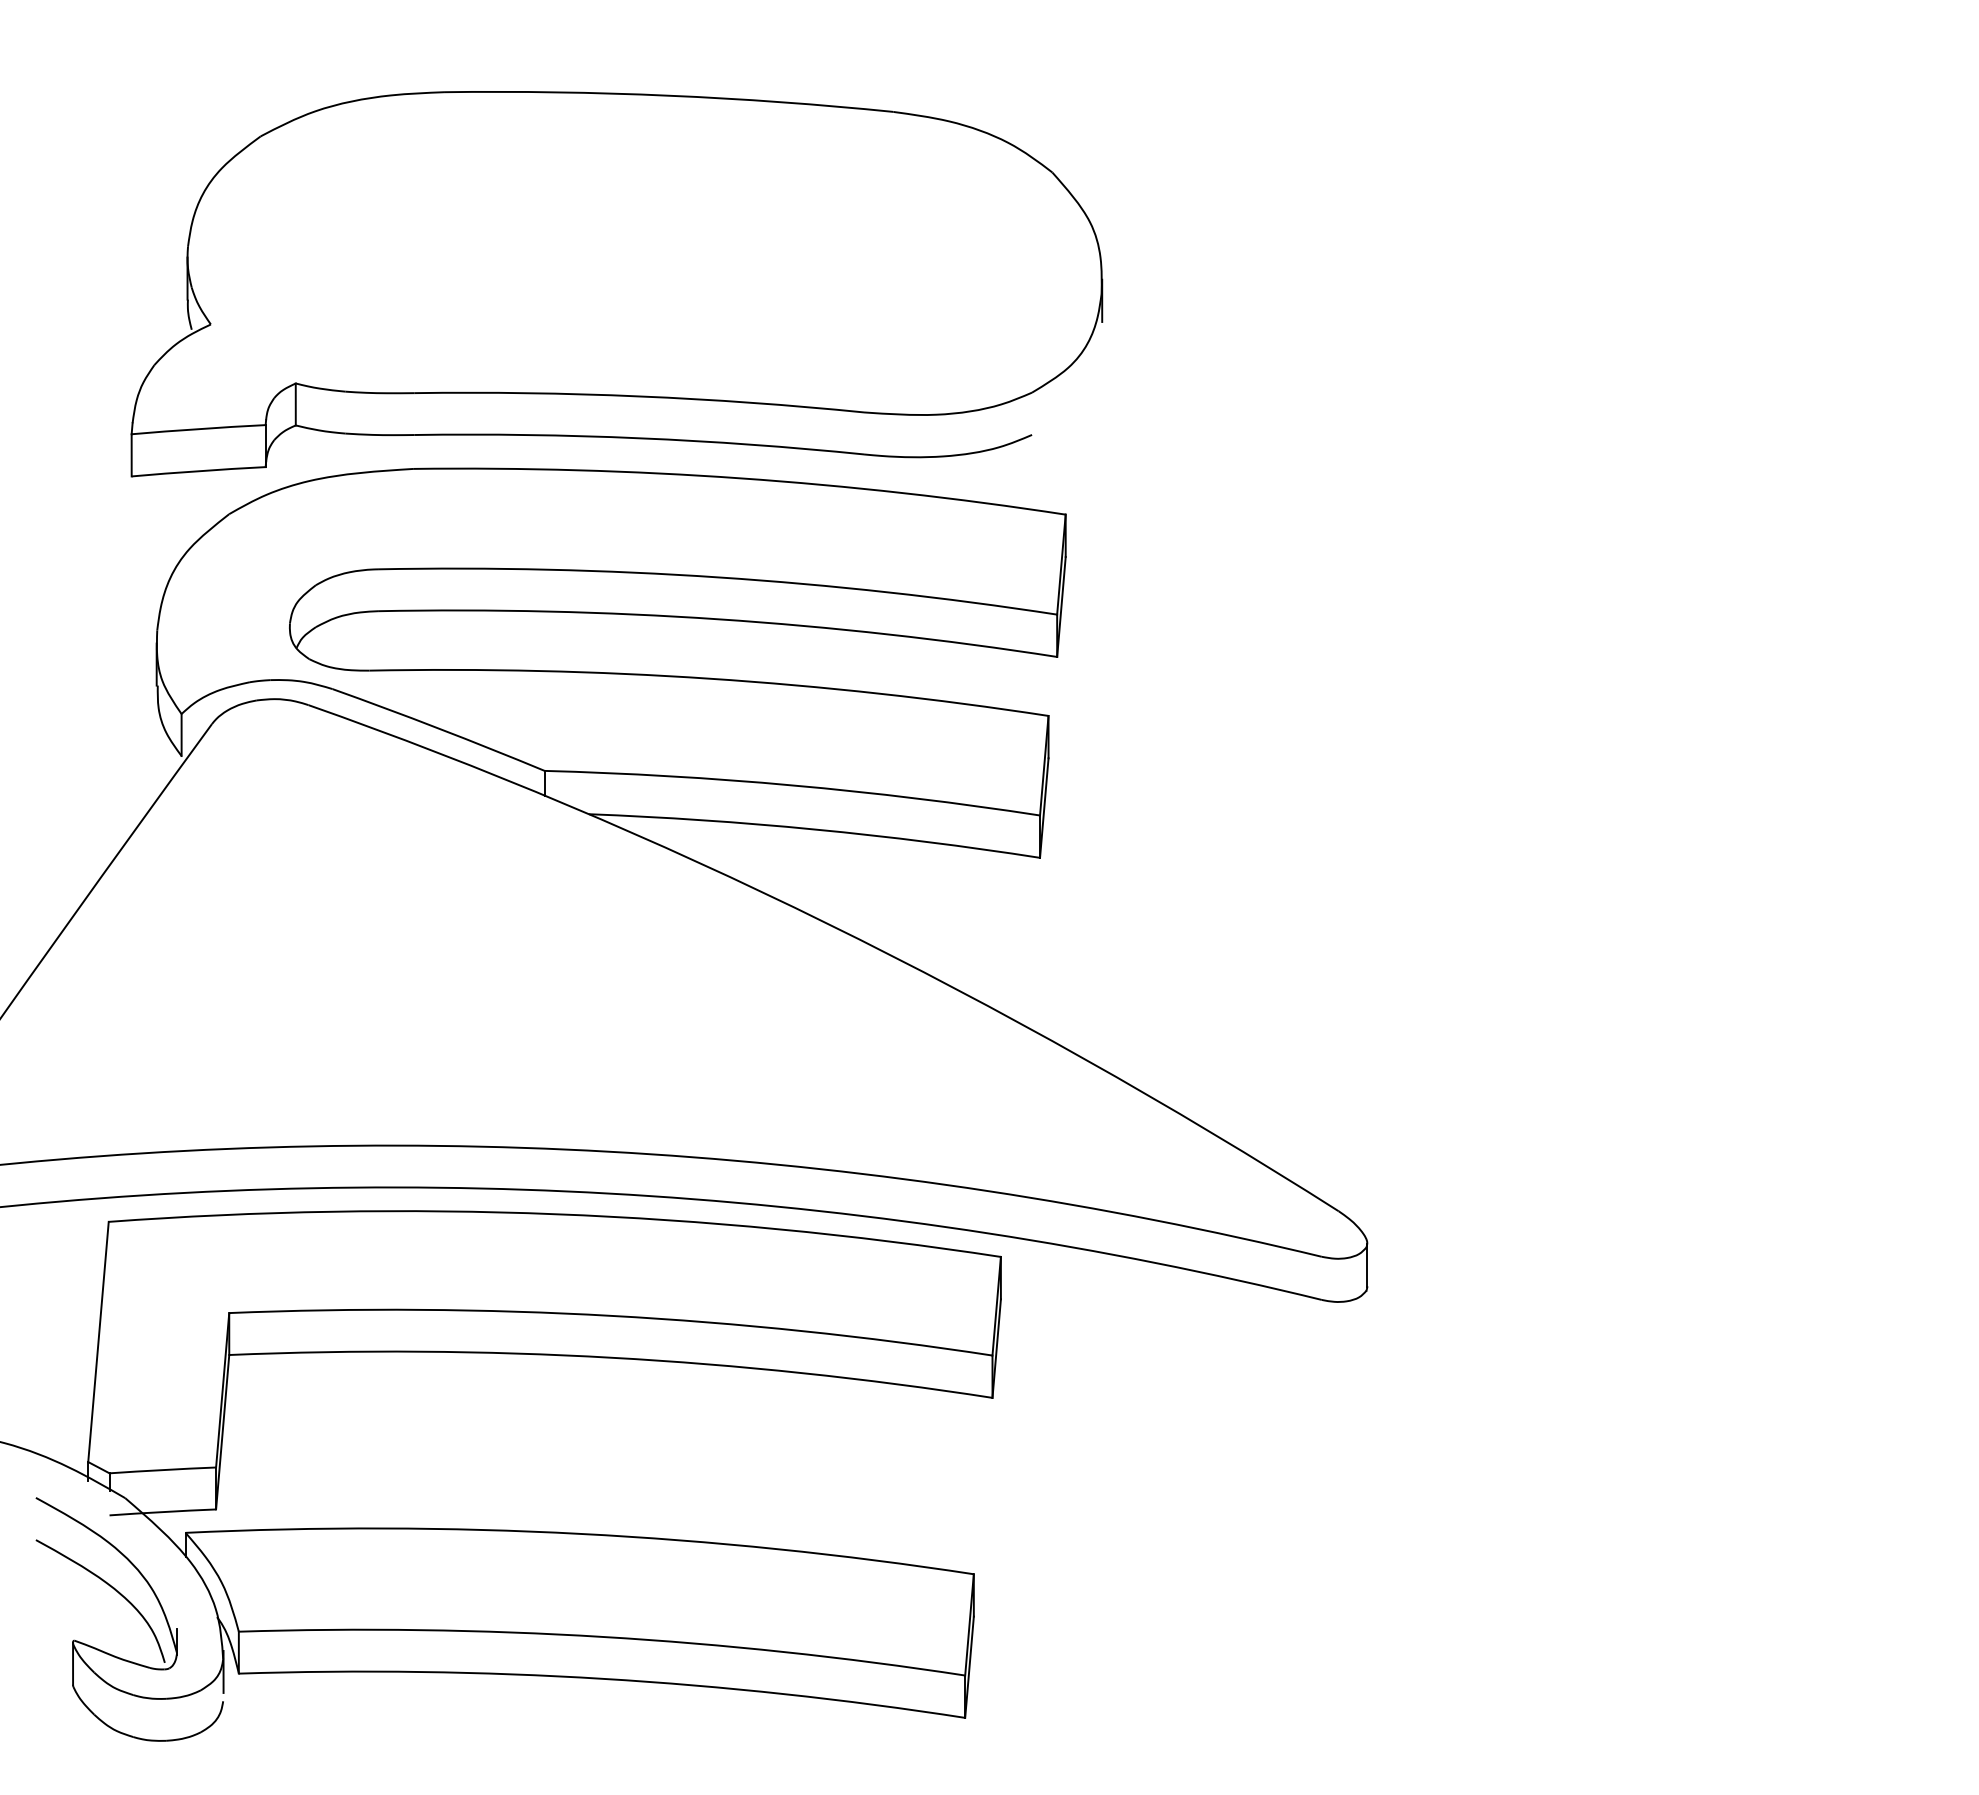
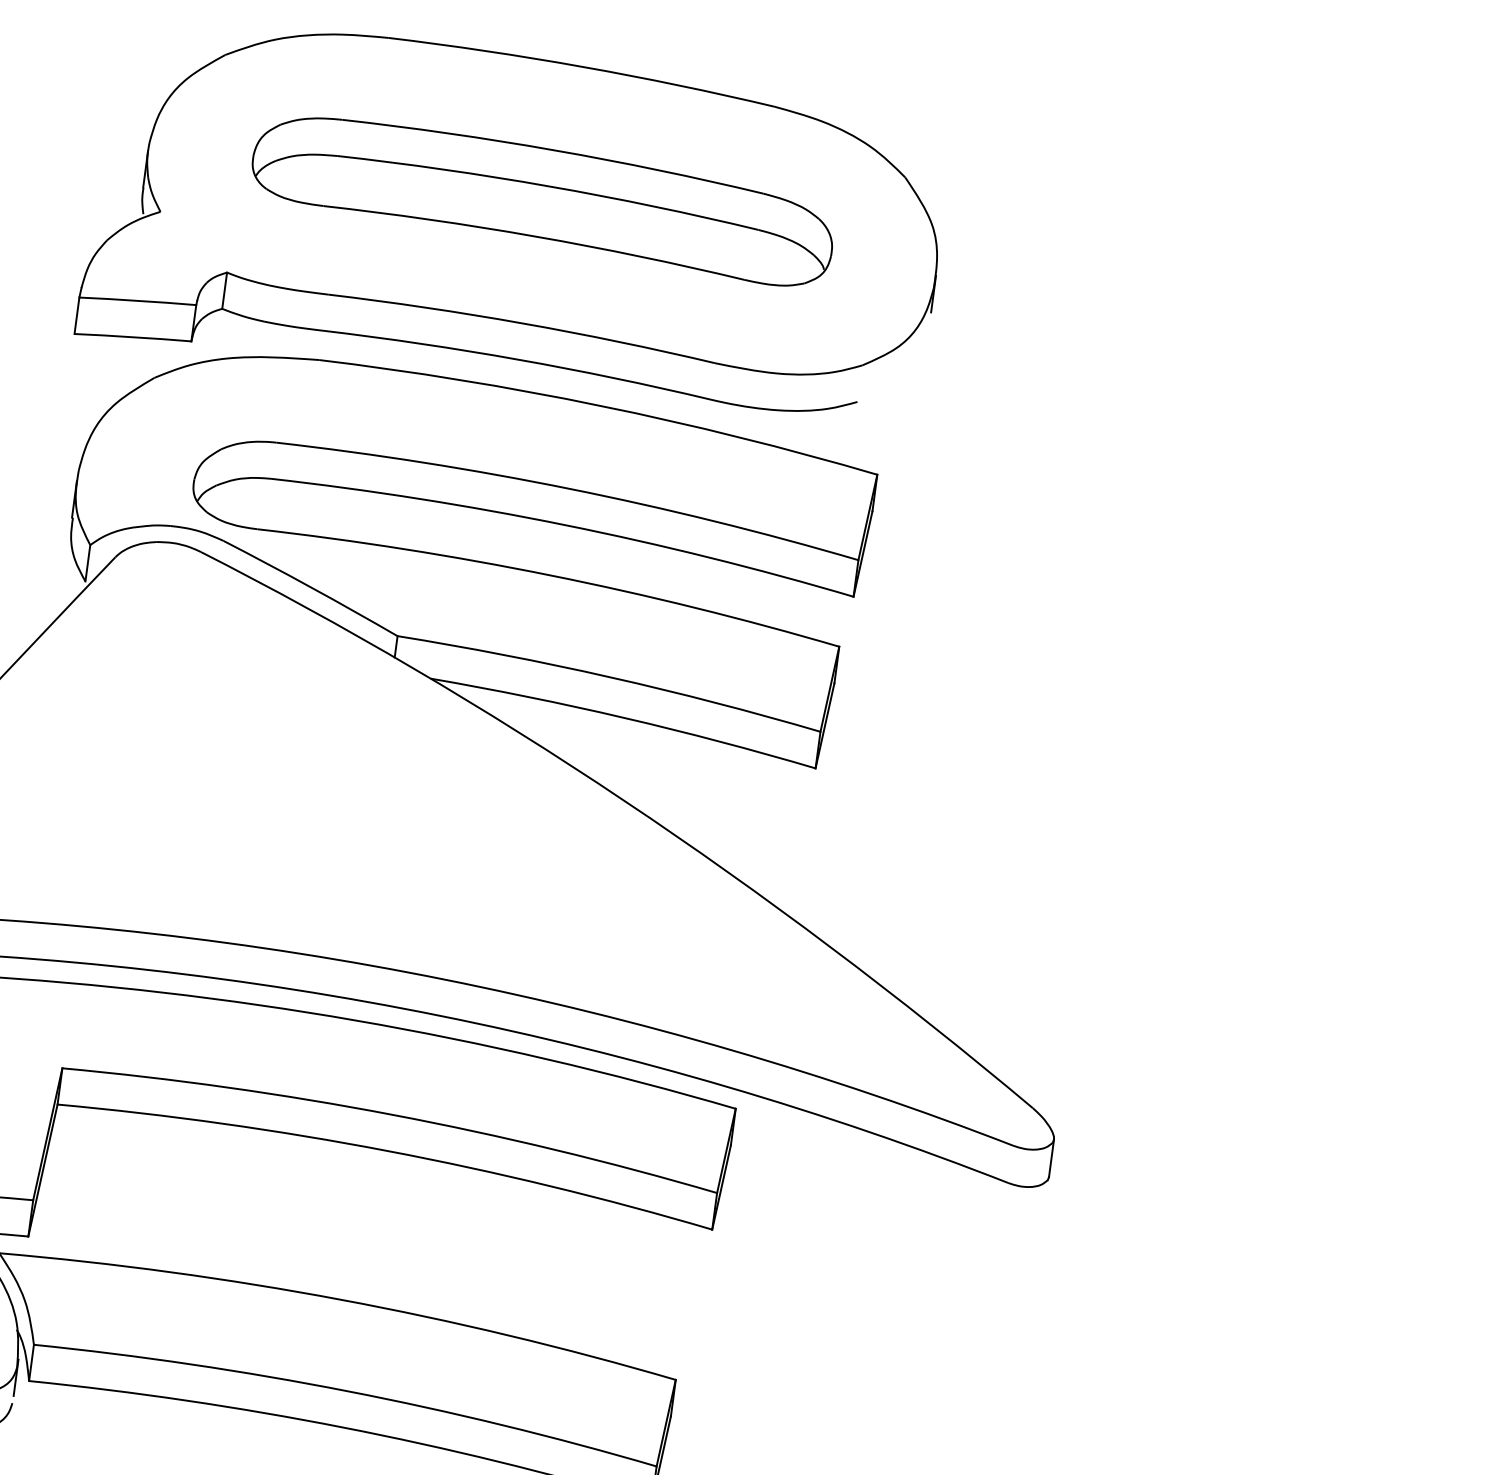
part: (643, 252) -> (542, 199), added

